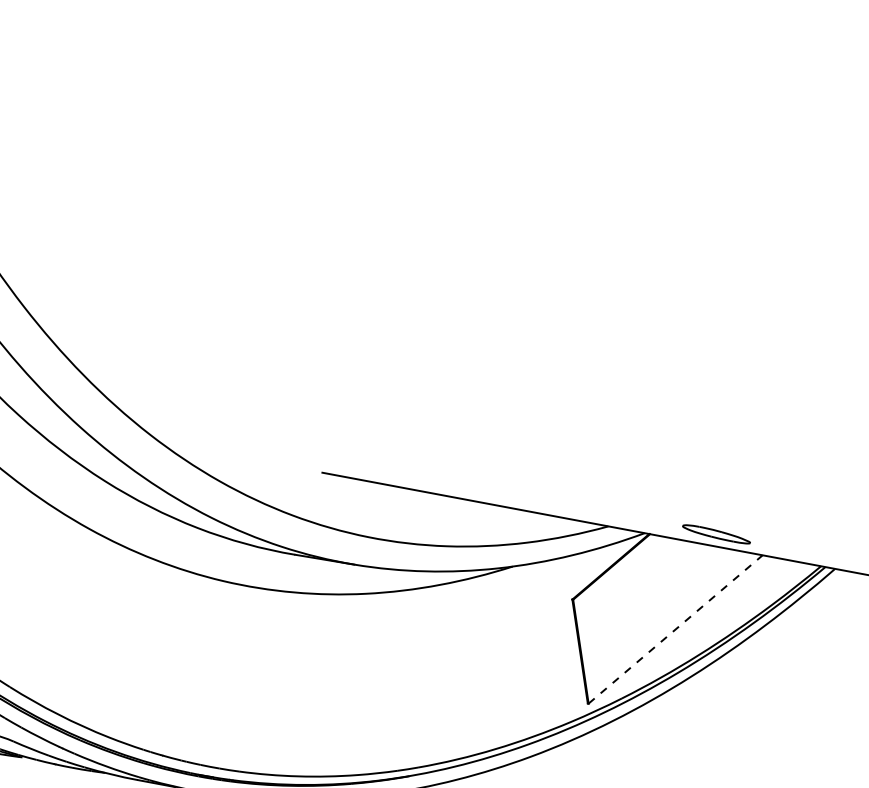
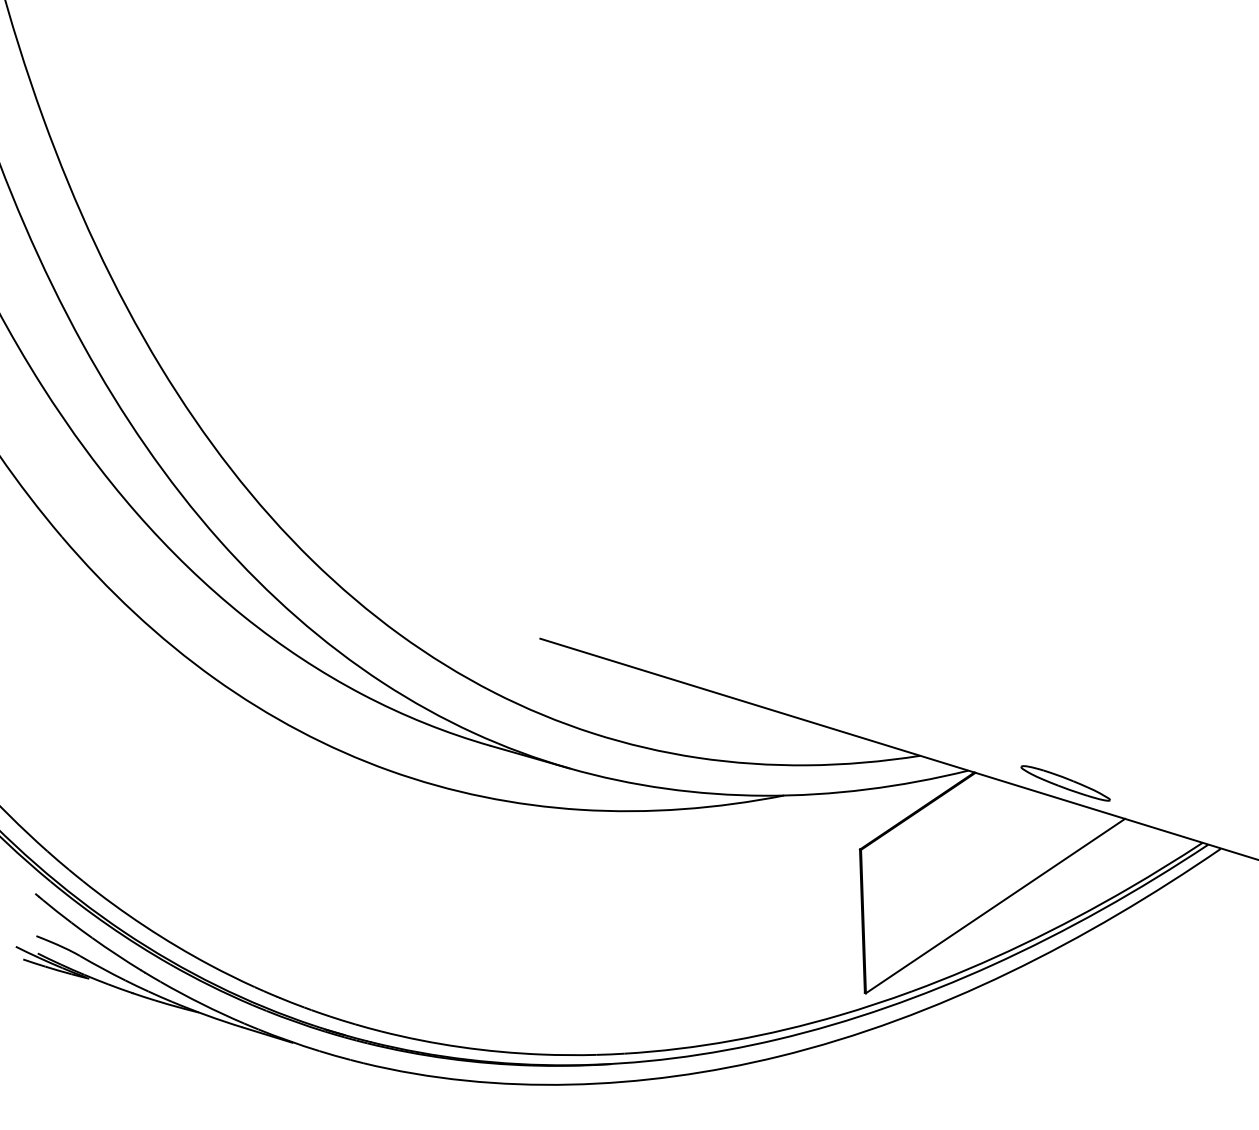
line: (675, 629) -> (995, 905), dashed -> solid

